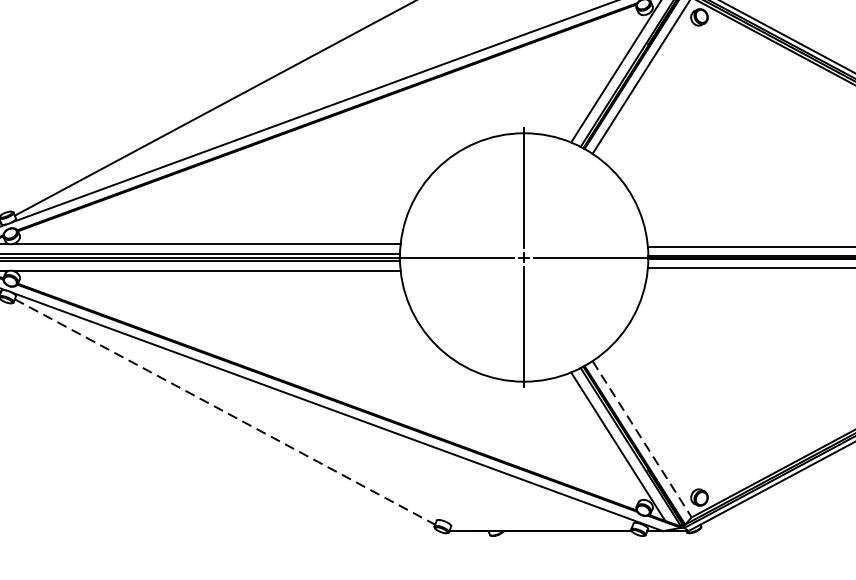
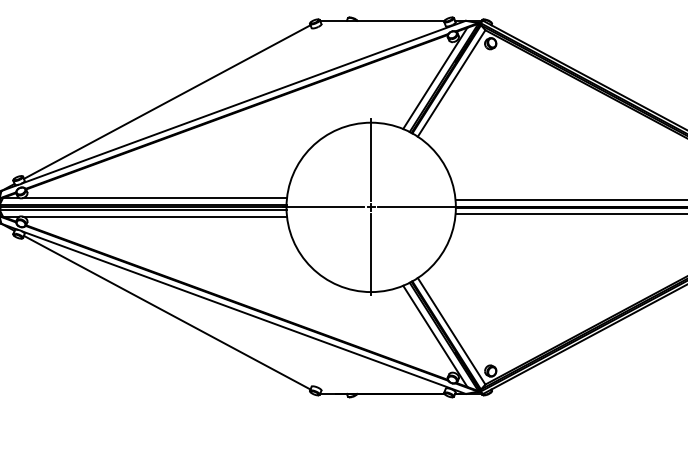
line: (225, 411) -> (167, 312), dashed -> solid
line: (641, 439) -> (451, 331), dashed -> solid

